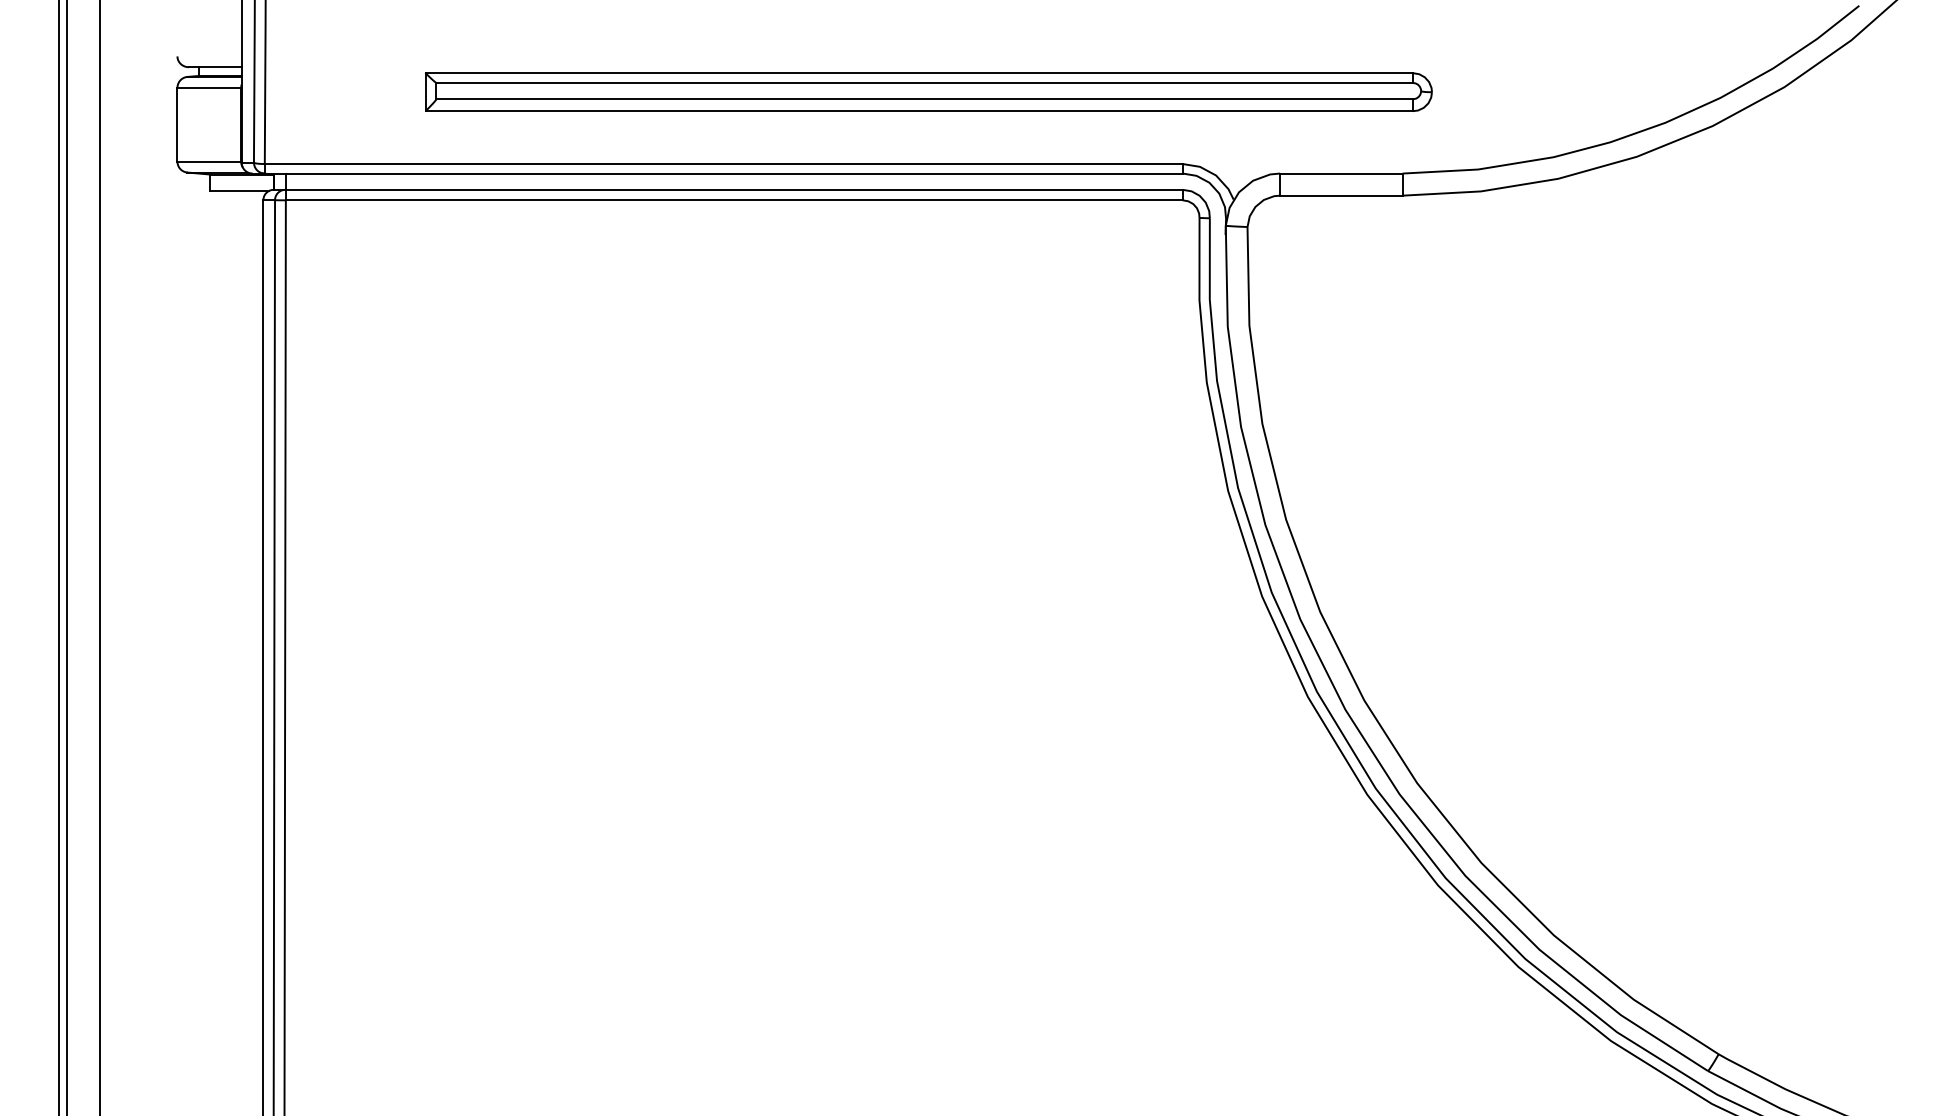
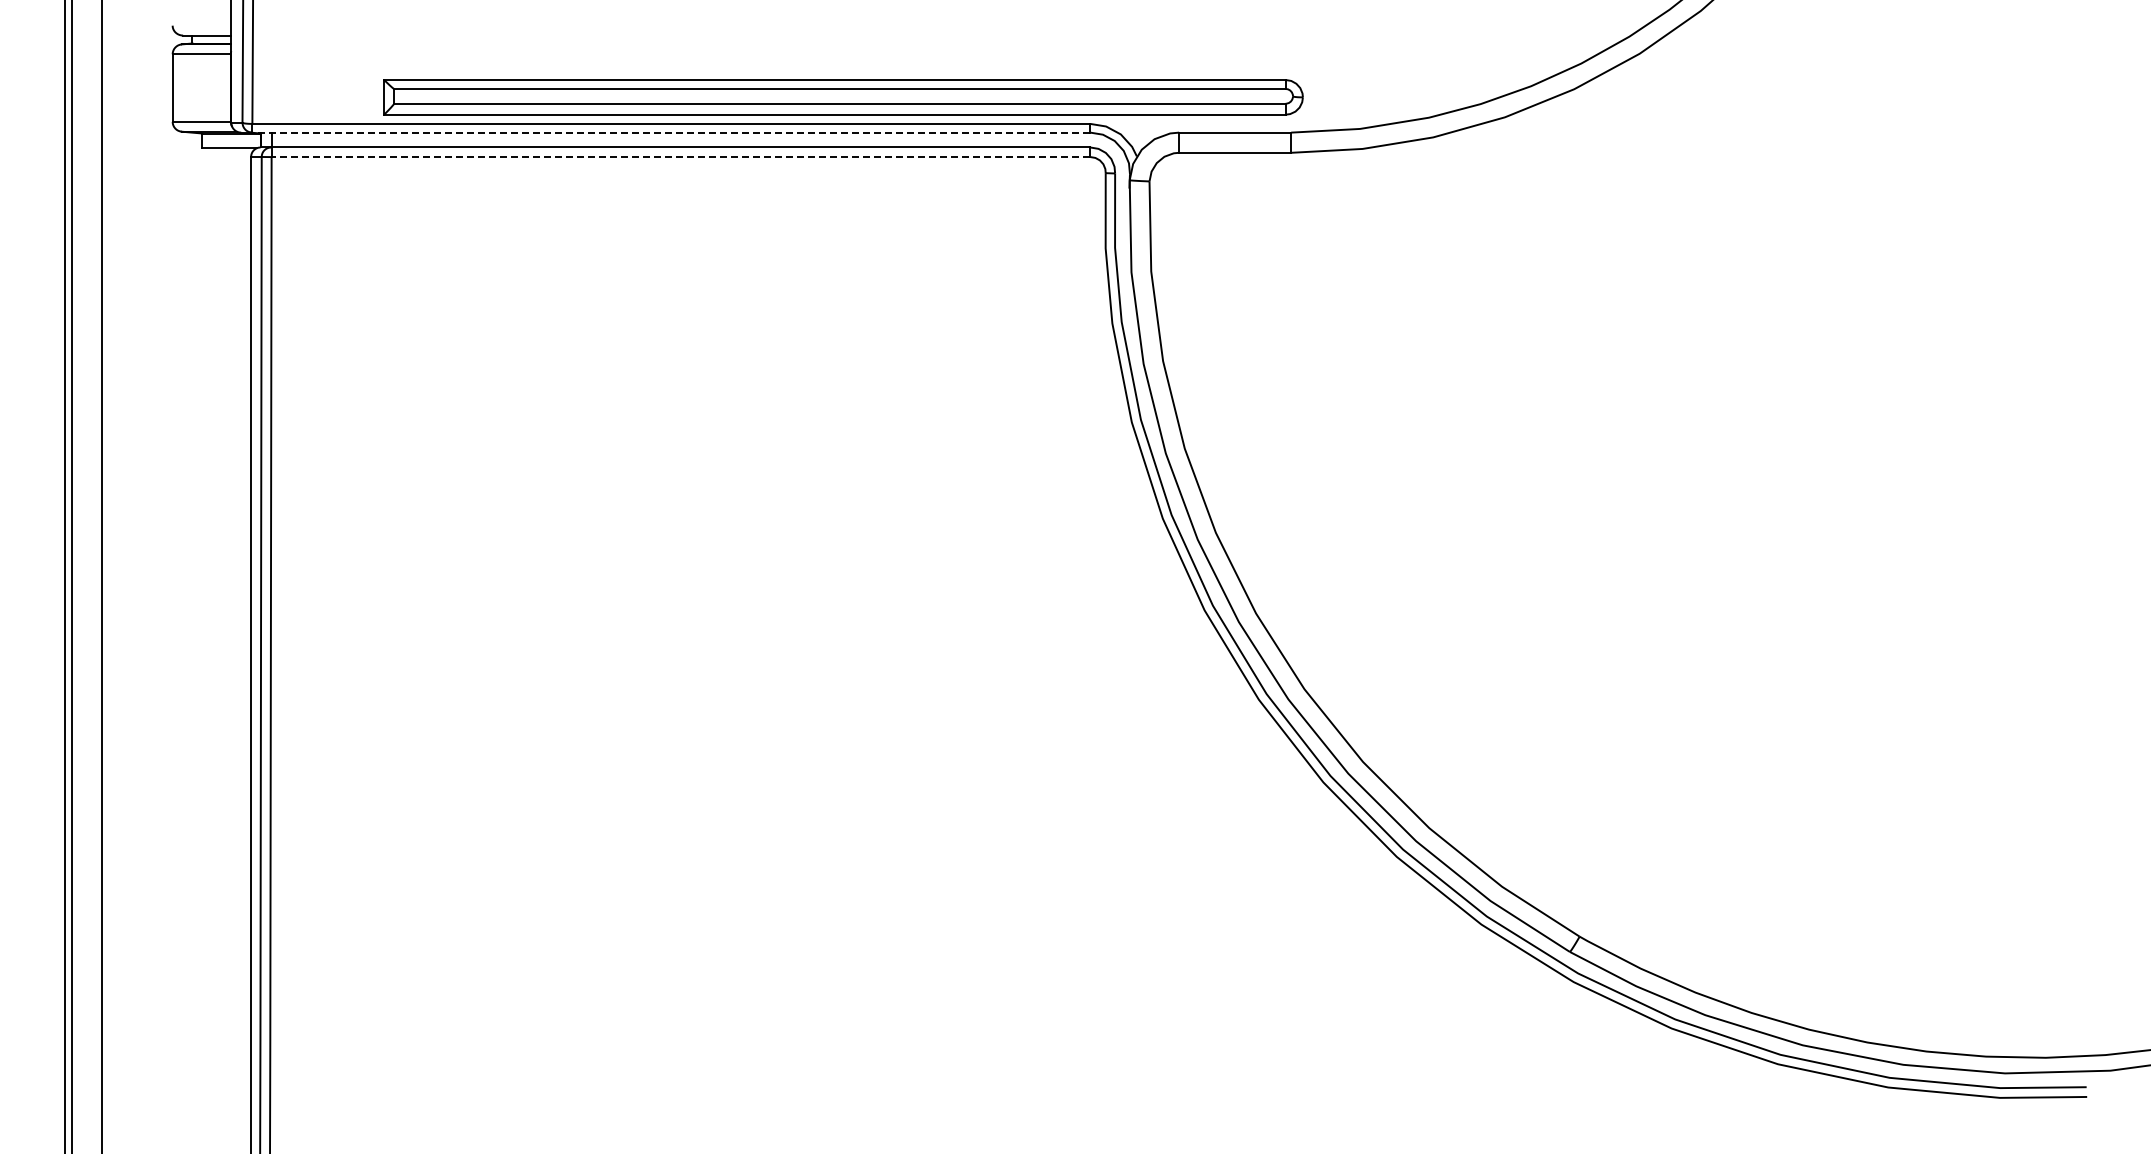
part: (928, 92) -> (843, 97), moved
line: (723, 173) -> (671, 132), solid -> dashed
line: (733, 200) -> (680, 157), solid -> dashed

